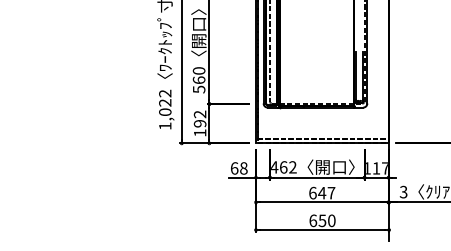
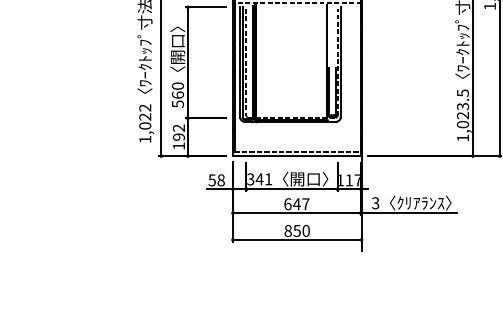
text: (283, 167) -> (259, 179), 462 -> 341
text: (233, 168) -> (211, 180), 68 -> 58
text: (312, 220) -> (287, 230), 650 -> 850

